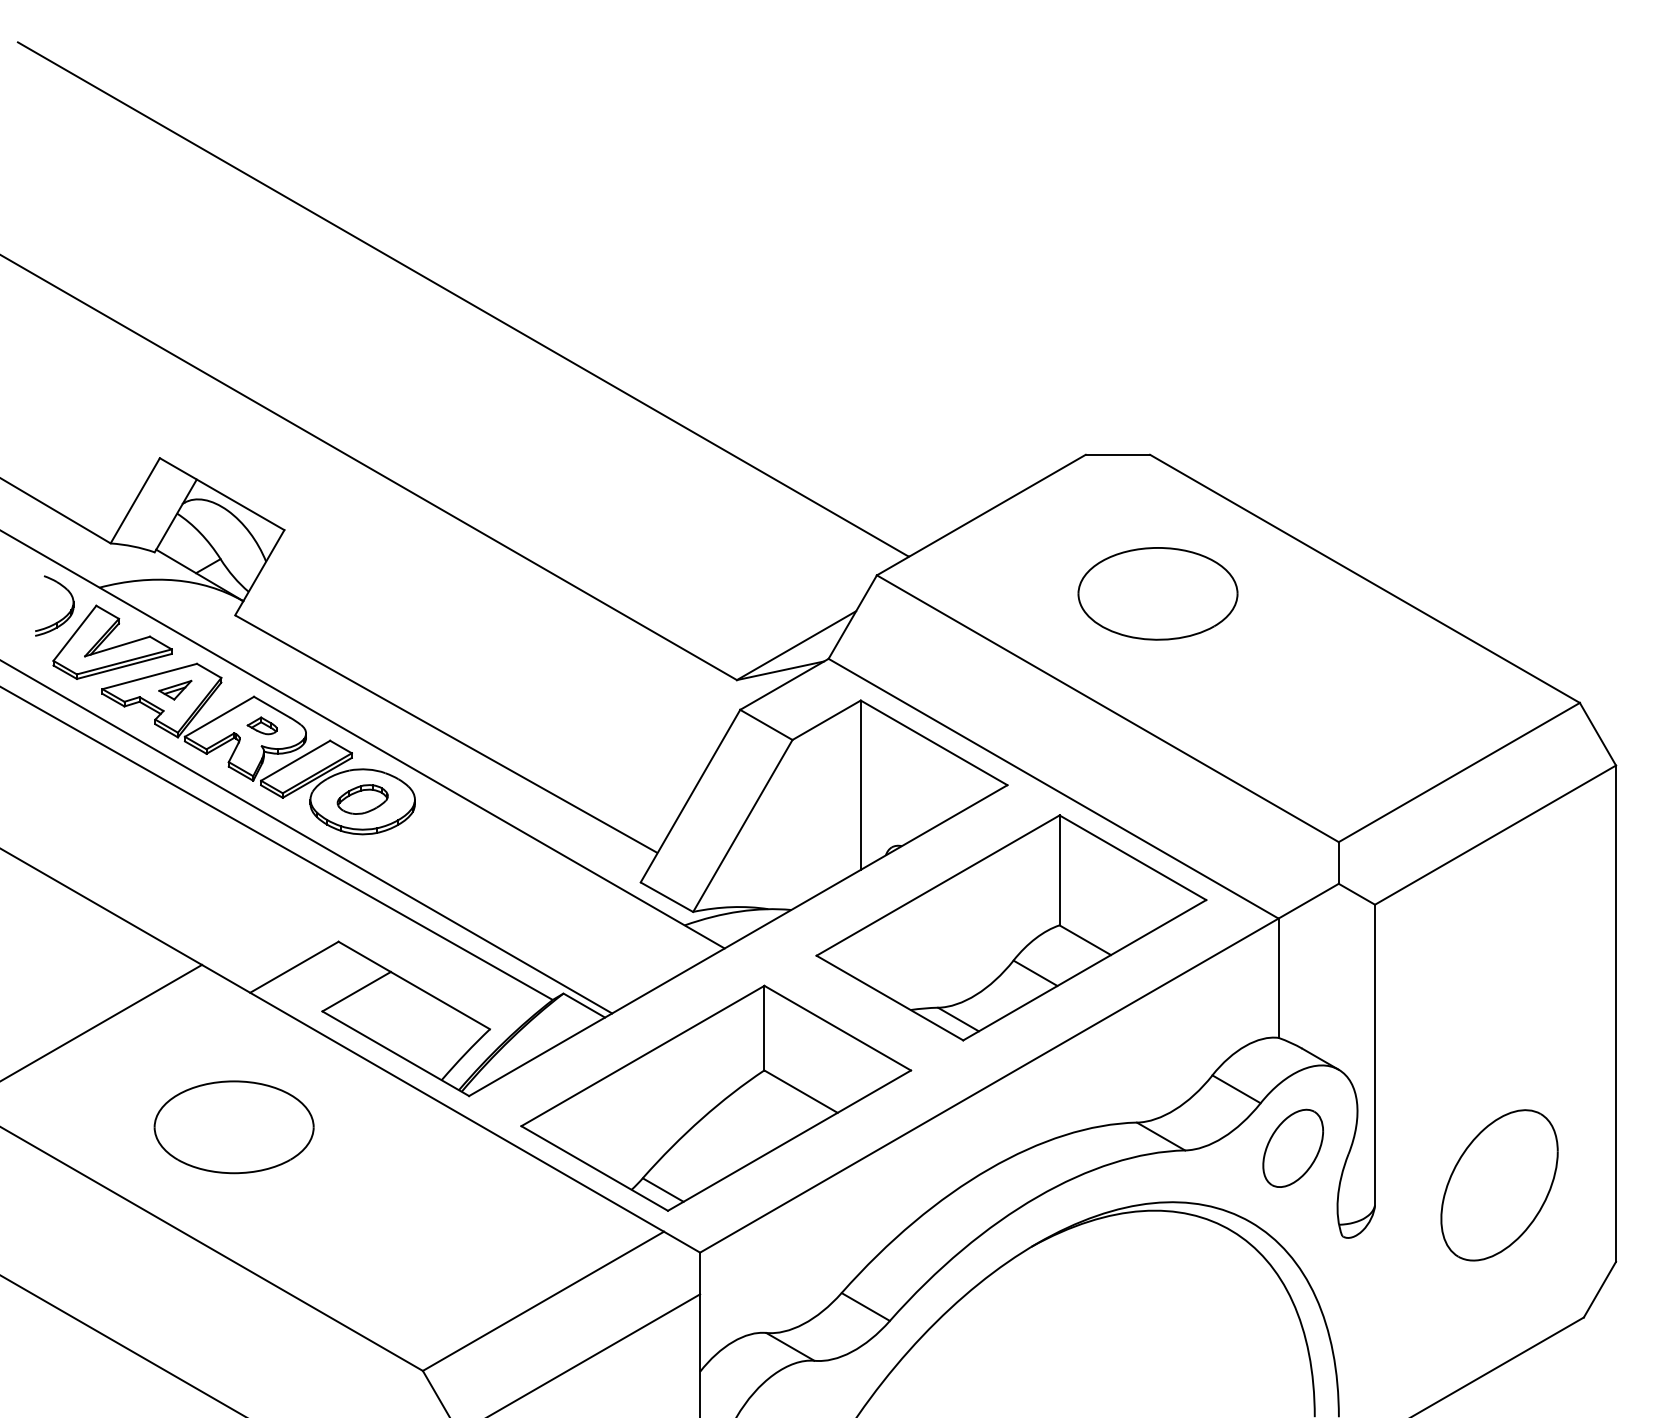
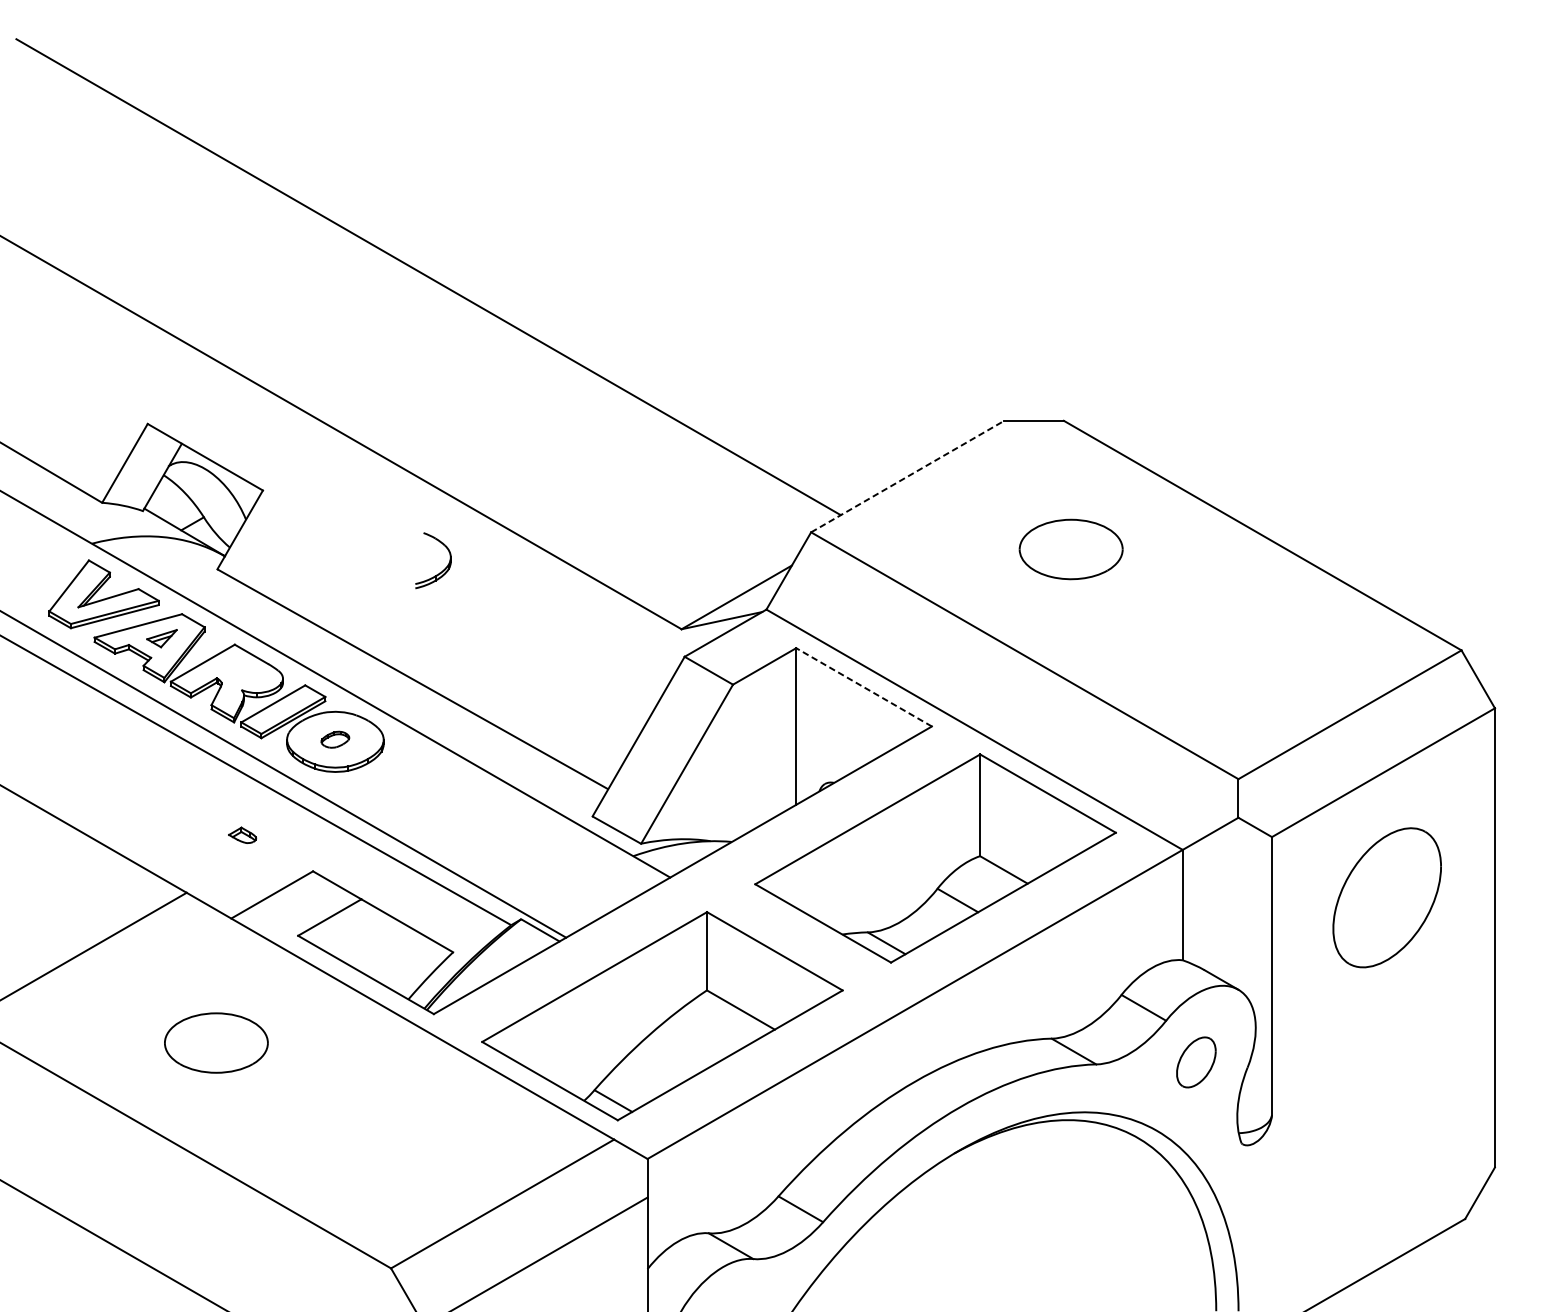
line: (981, 515) -> (907, 476), solid -> dashed
part: (1157, 593) -> (1070, 549), size x0.7
part: (61, 618) -> (439, 572), moved
part: (261, 725) -> (241, 835), moved
line: (934, 742) -> (864, 686), solid -> dashed
part: (362, 799) -> (335, 739), size x0.6
part: (233, 1127) -> (215, 1043), size x0.7
part: (1293, 1147) -> (1196, 1061), size x0.7
part: (1499, 1185) -> (1387, 897), moved

